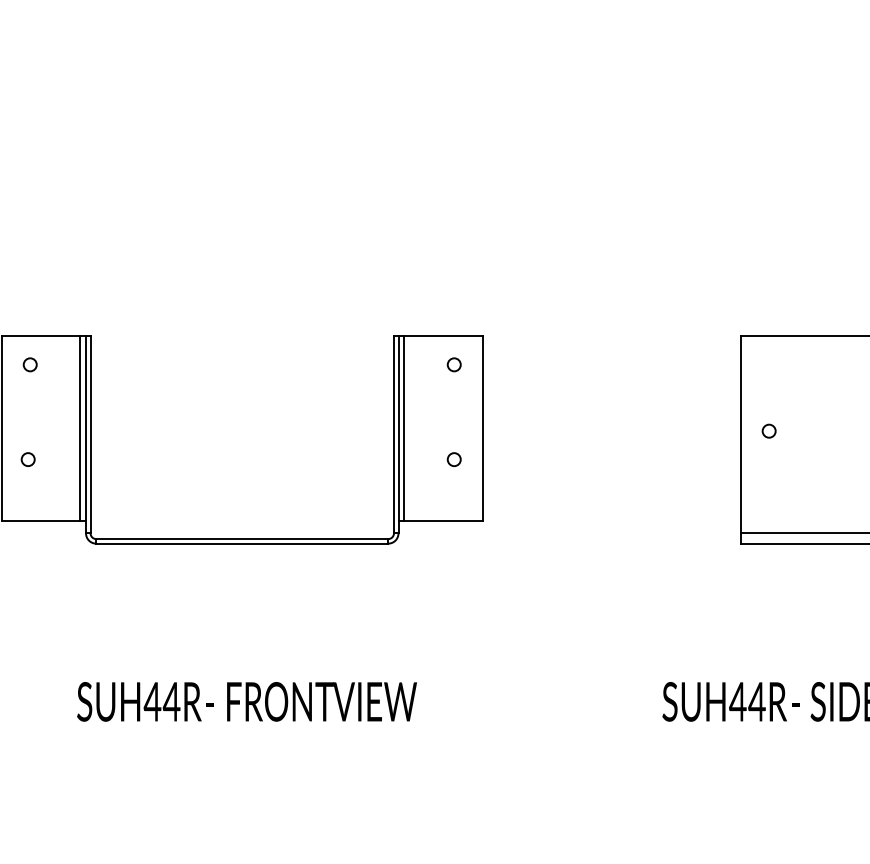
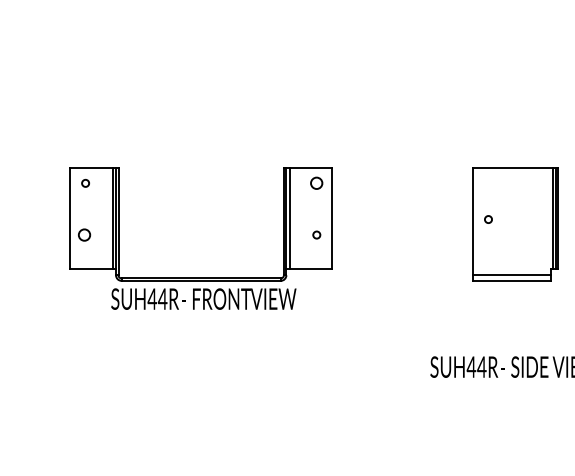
circle: (453, 365) -> (316, 183), size x1.6
circle: (28, 458) -> (84, 234), size x1.6
text: (246, 700) -> (203, 298), moved

